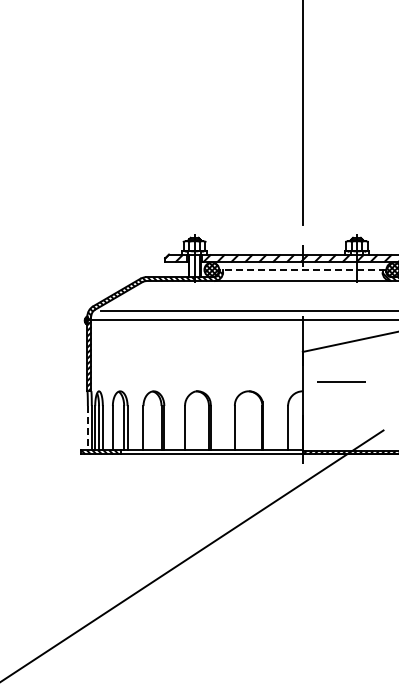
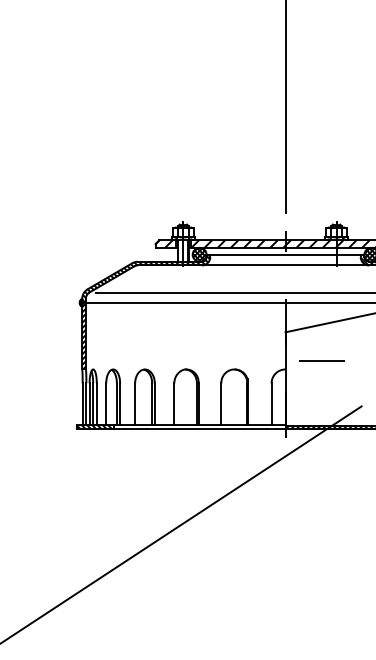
line: (302, 270) -> (285, 255), dashed -> solid
line: (87, 428) -> (82, 404), dashed -> solid

